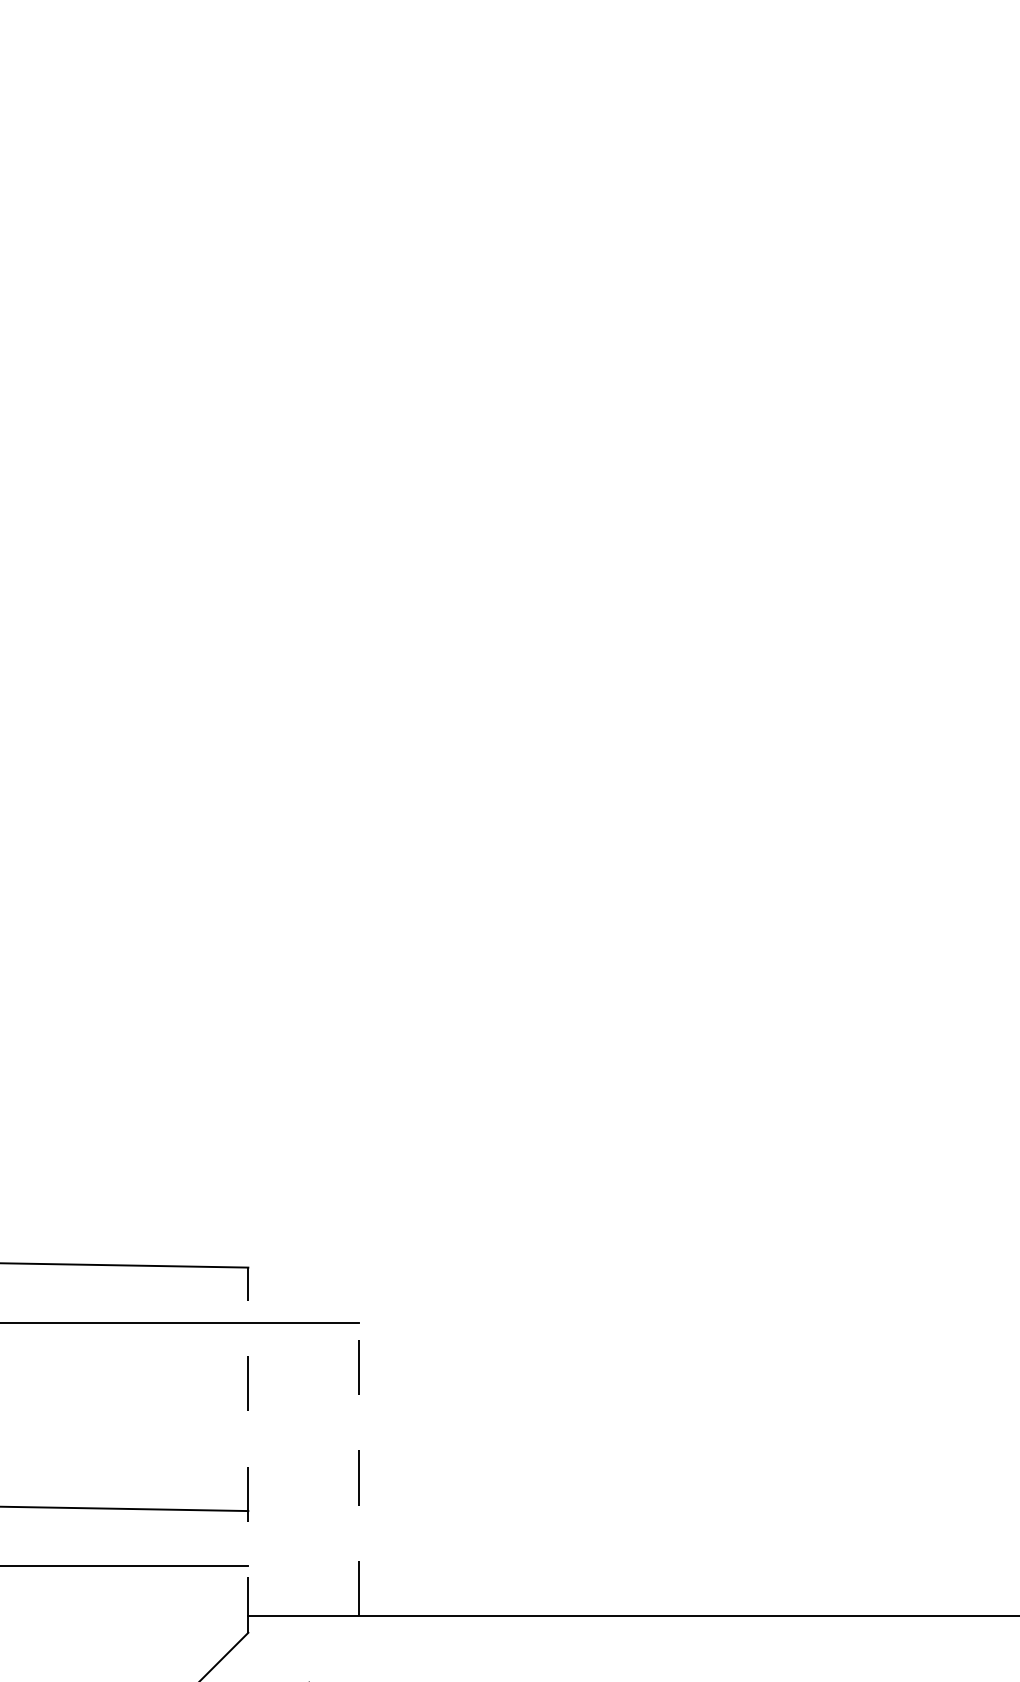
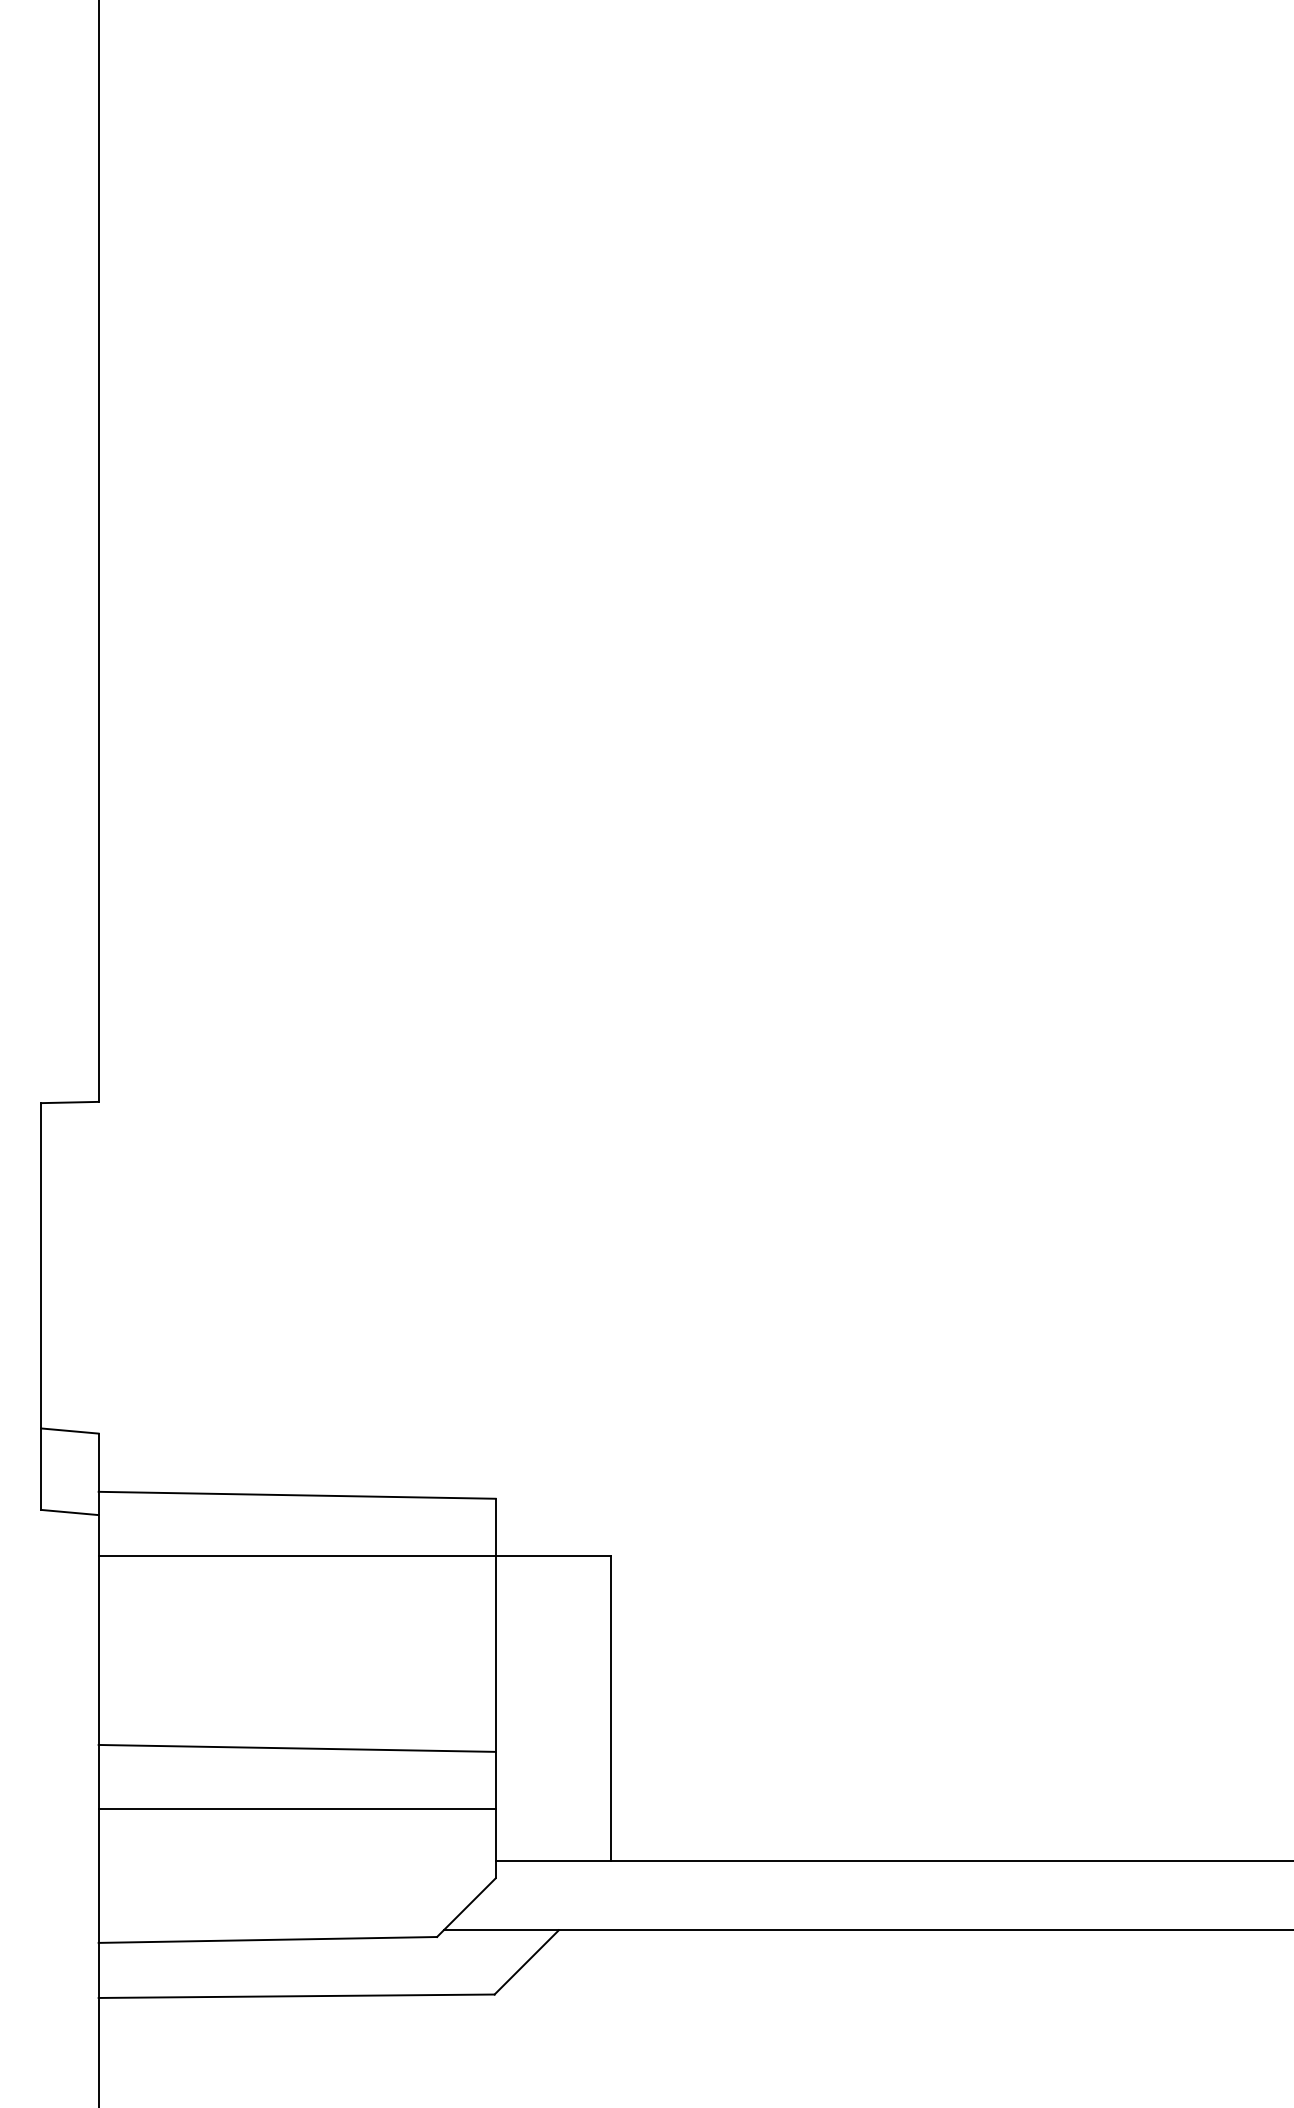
line: (248, 1450) -> (495, 1688), dashed -> solid
line: (358, 1469) -> (610, 1708), dashed -> solid

